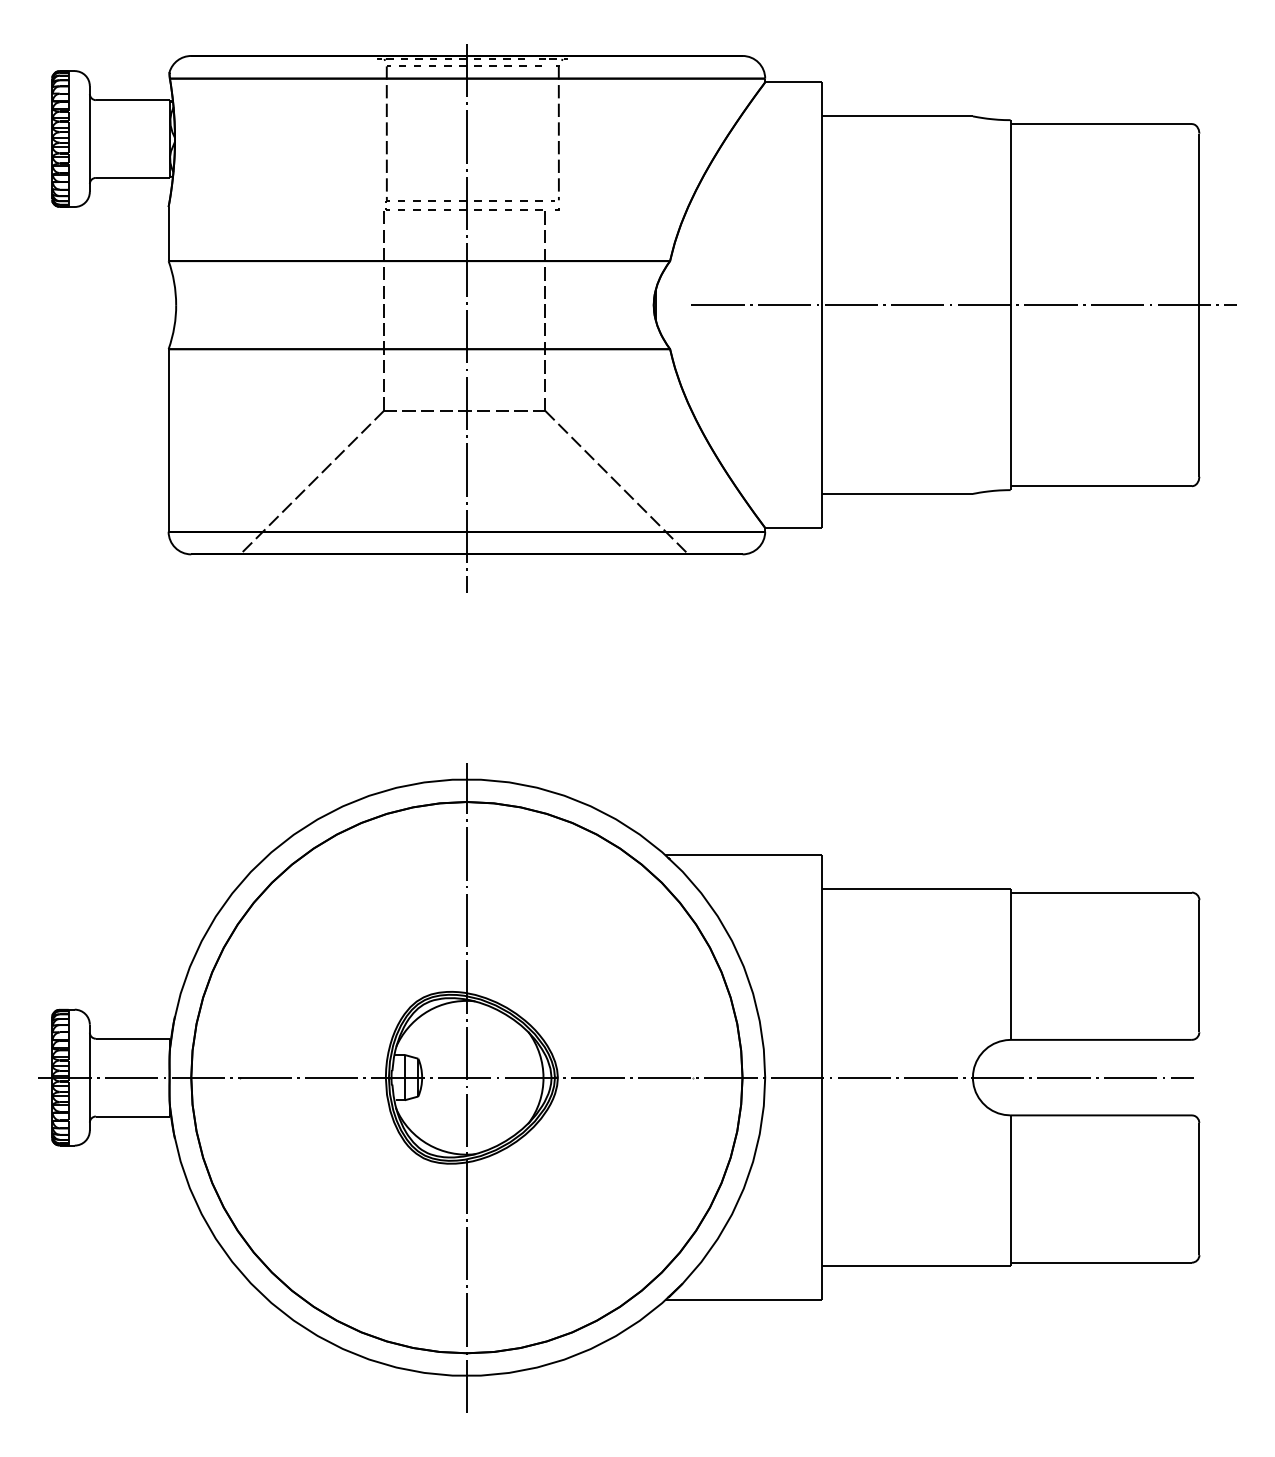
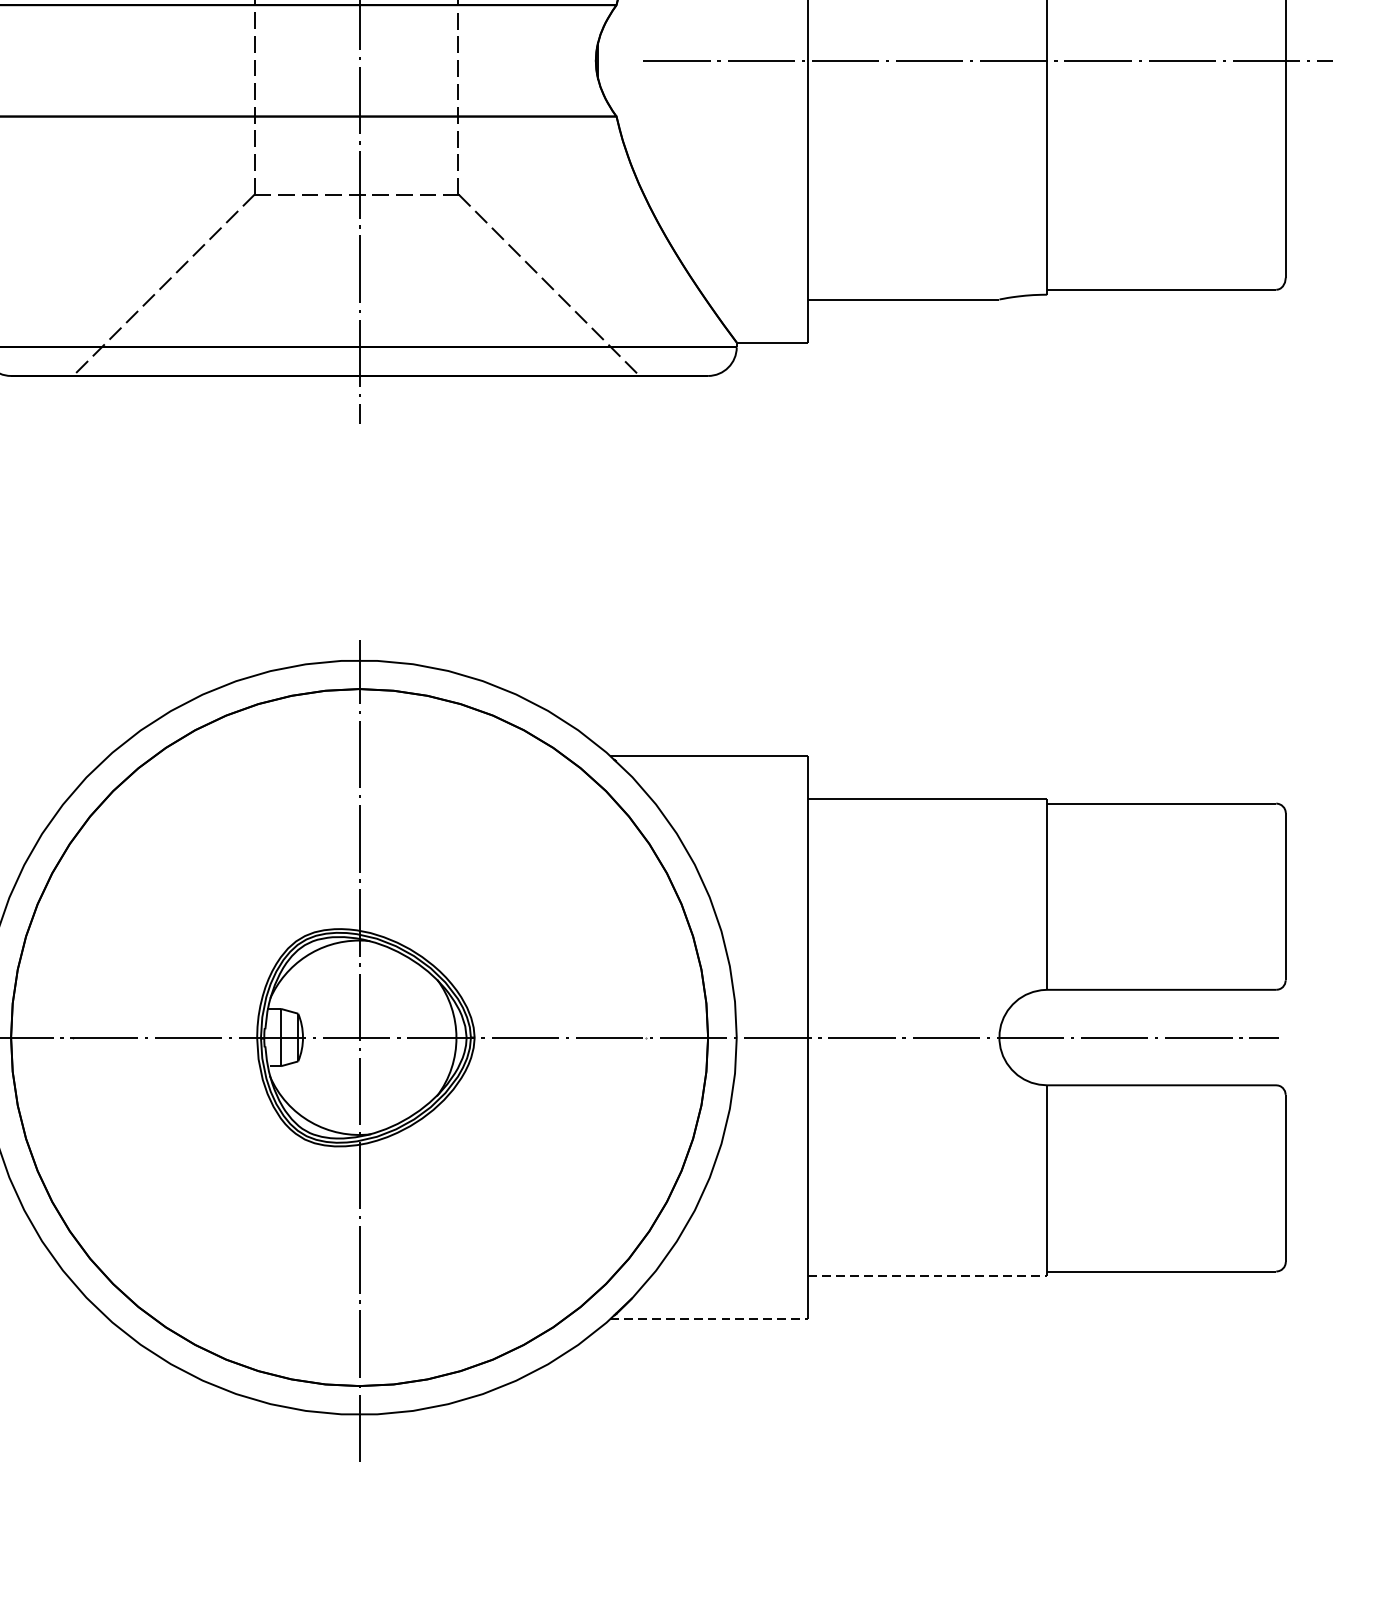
line: (916, 1266) -> (928, 1276), solid -> dashed
line: (743, 1300) -> (709, 1319), solid -> dashed

